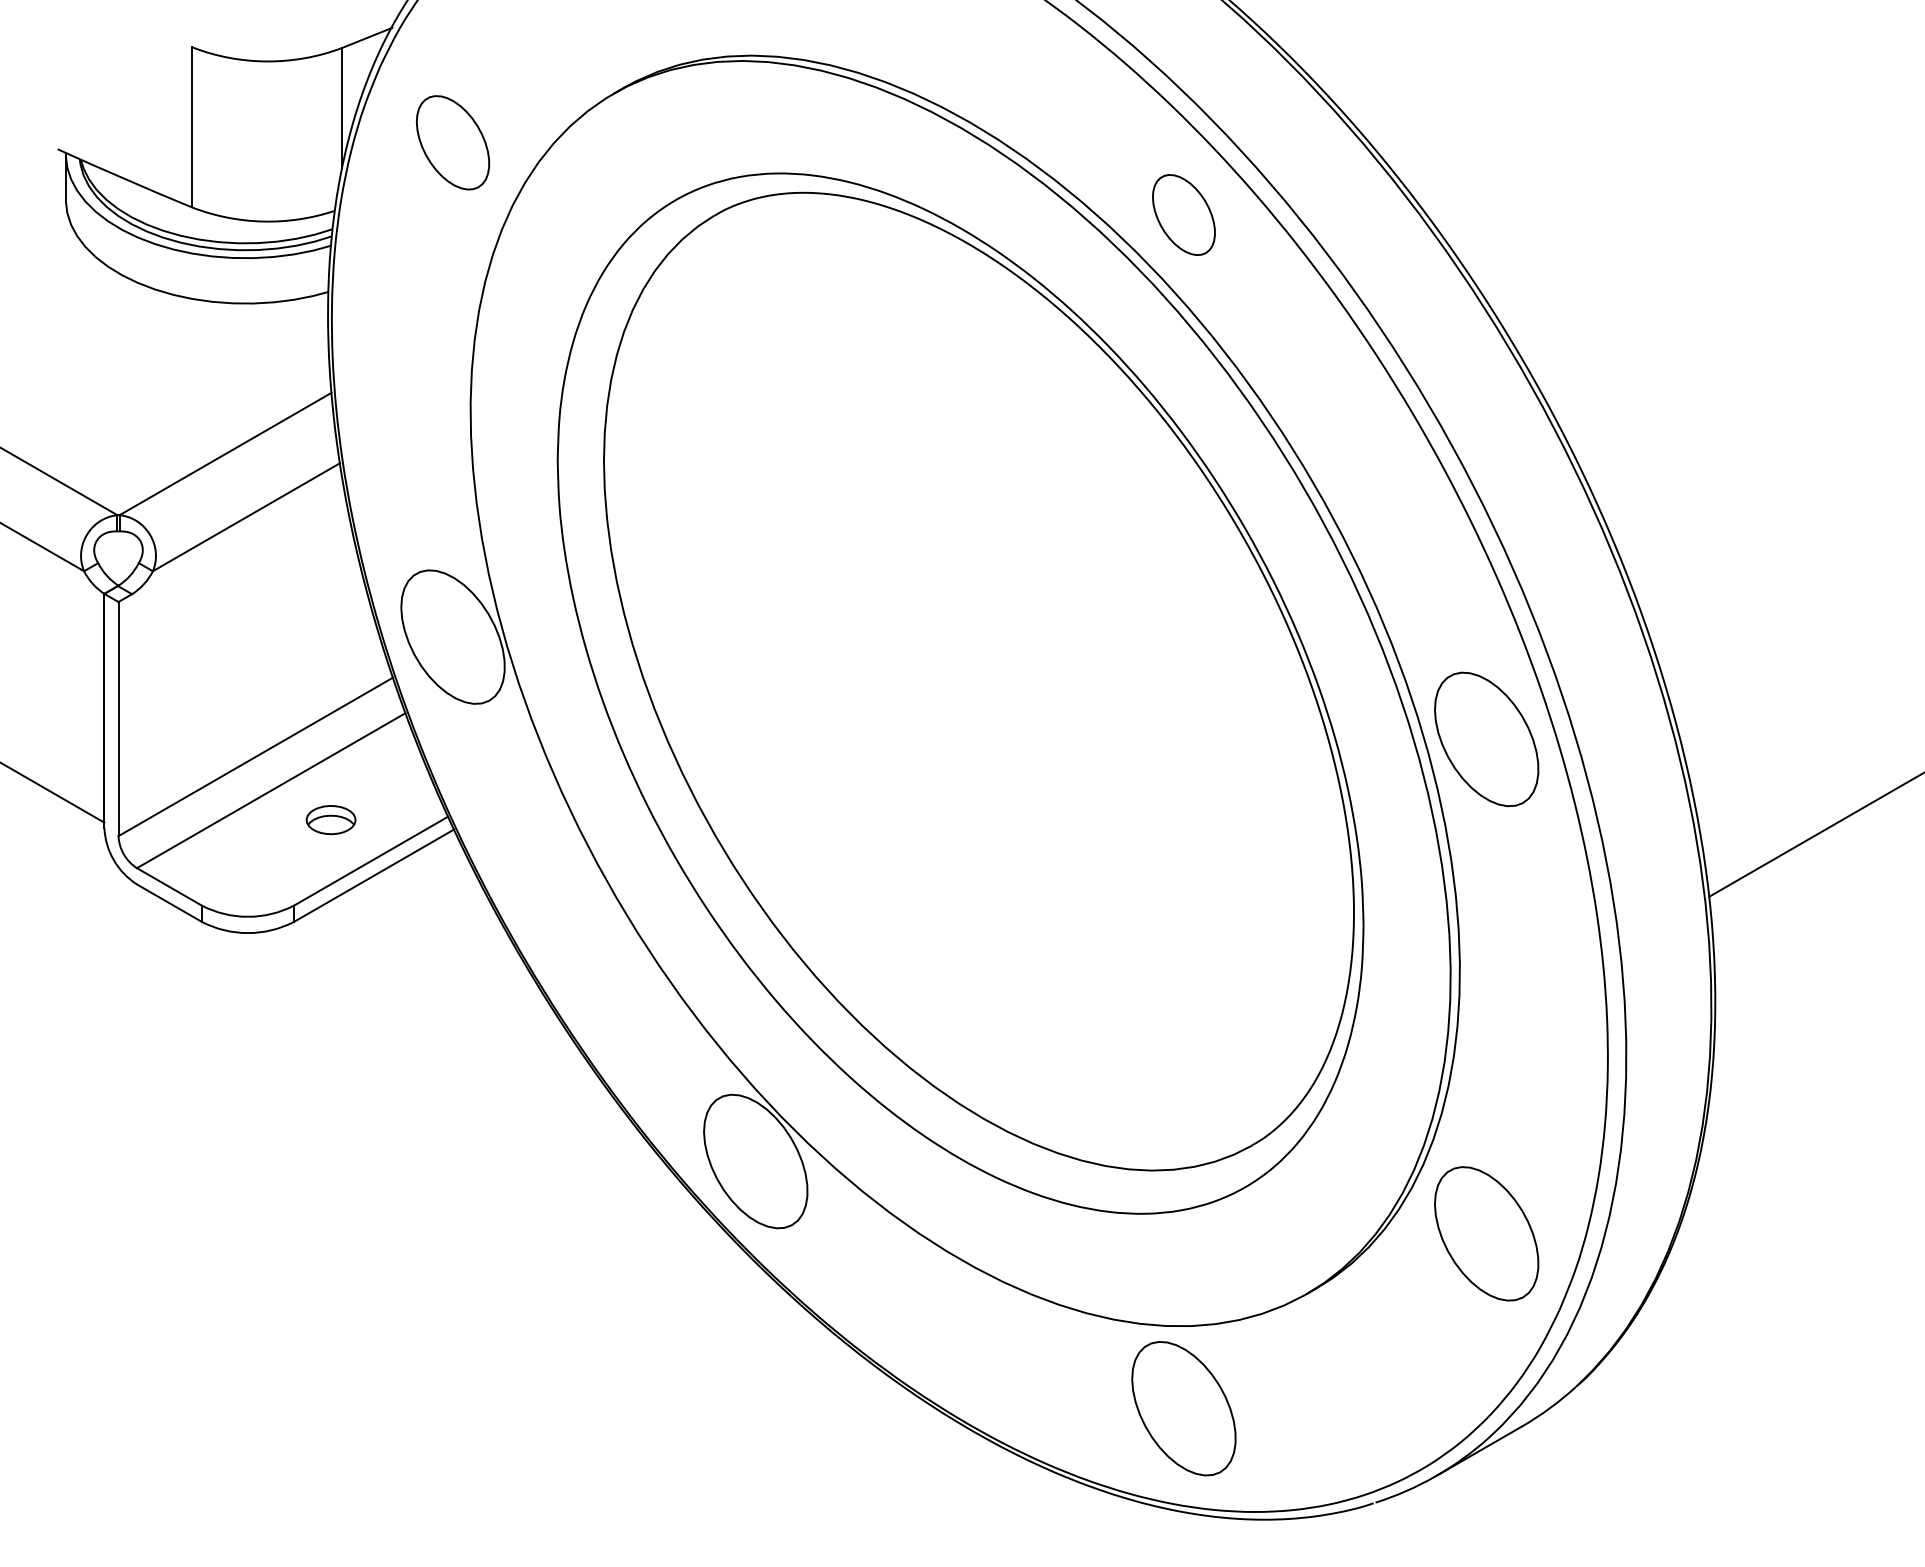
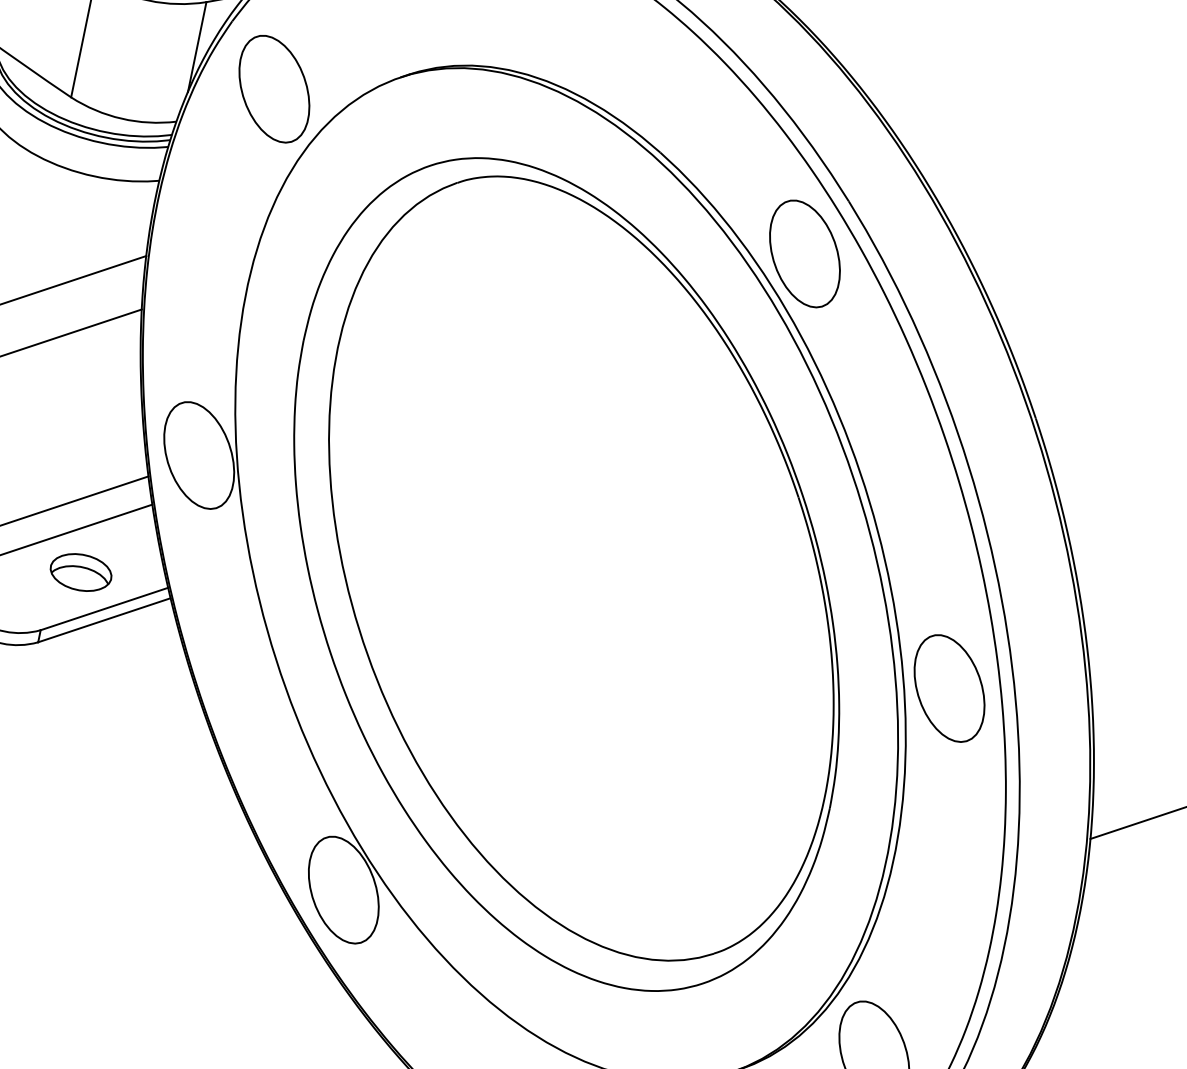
part: (452, 142) -> (274, 88), size x1.43
part: (1183, 214) -> (804, 253), size x1.67
part: (330, 819) -> (80, 571), size x1.67

